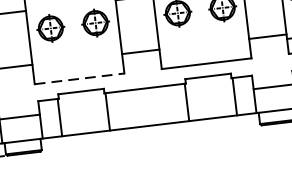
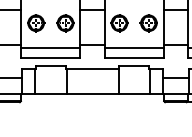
line: (203, 49) -> (133, 48), added
line: (77, 64) -> (50, 48), added
line: (80, 79) -> (51, 58), dashed -> solid

